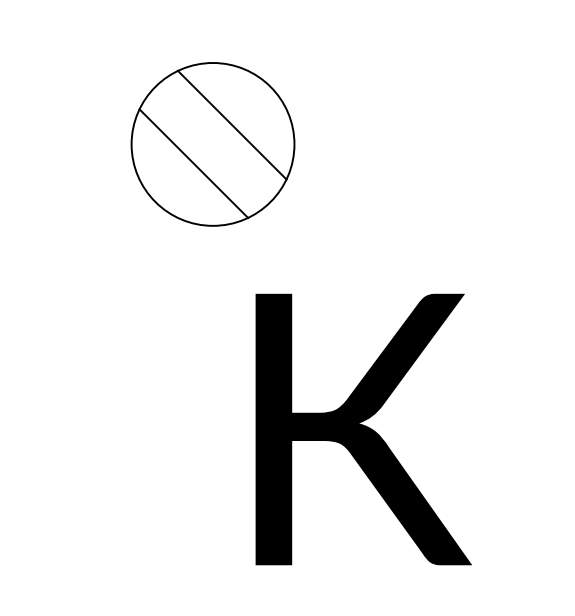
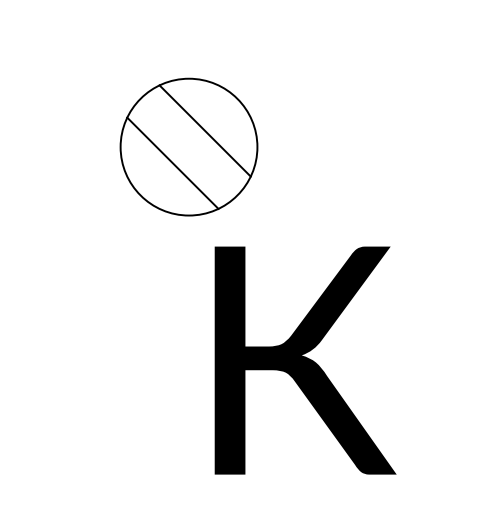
part: (212, 144) -> (188, 147), moved

